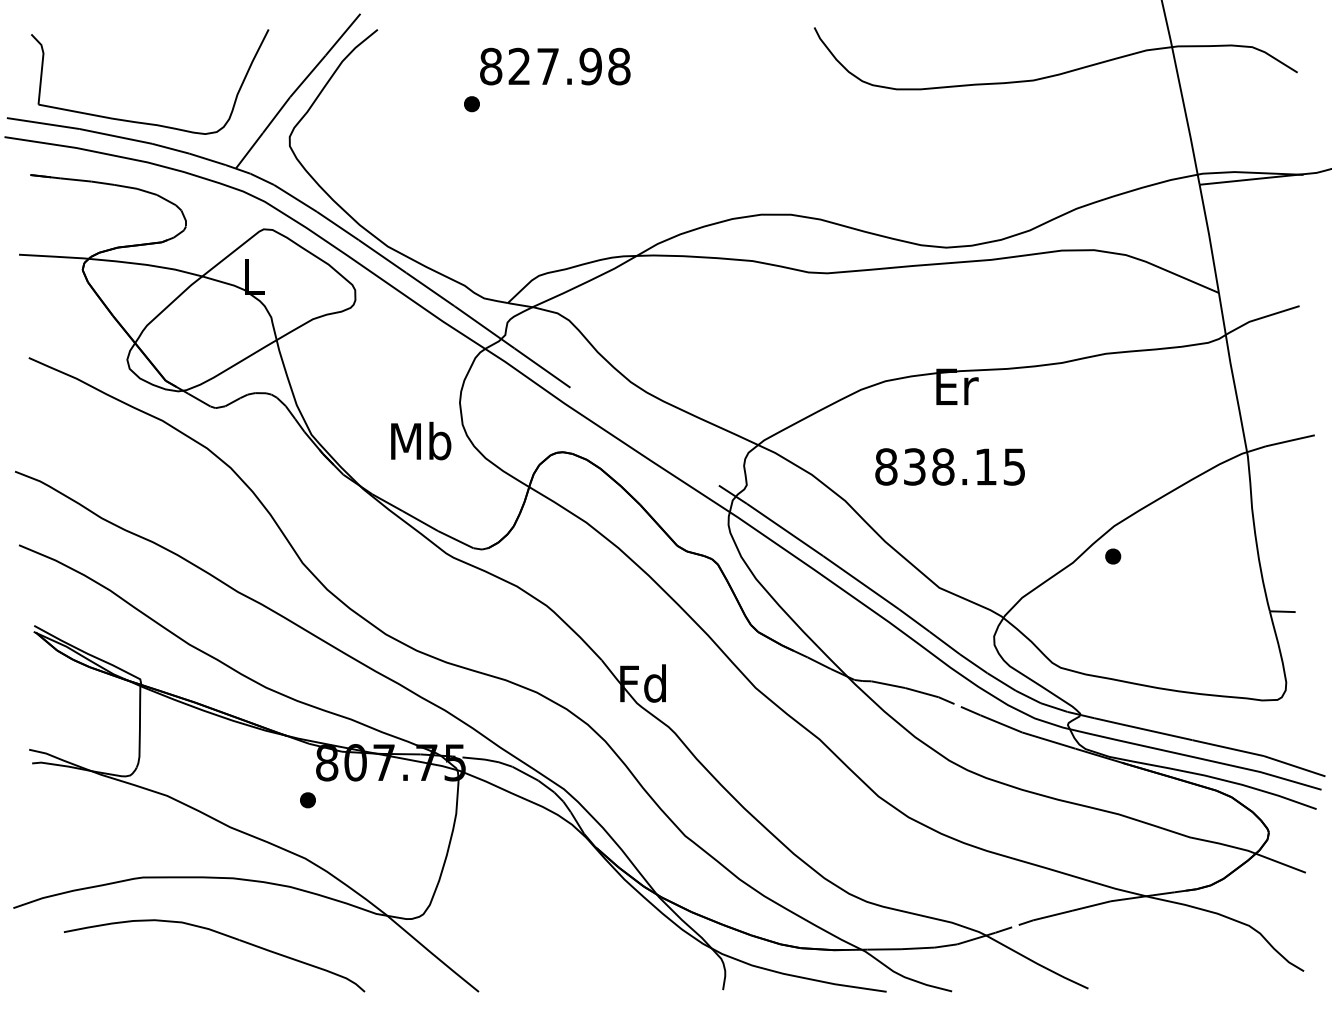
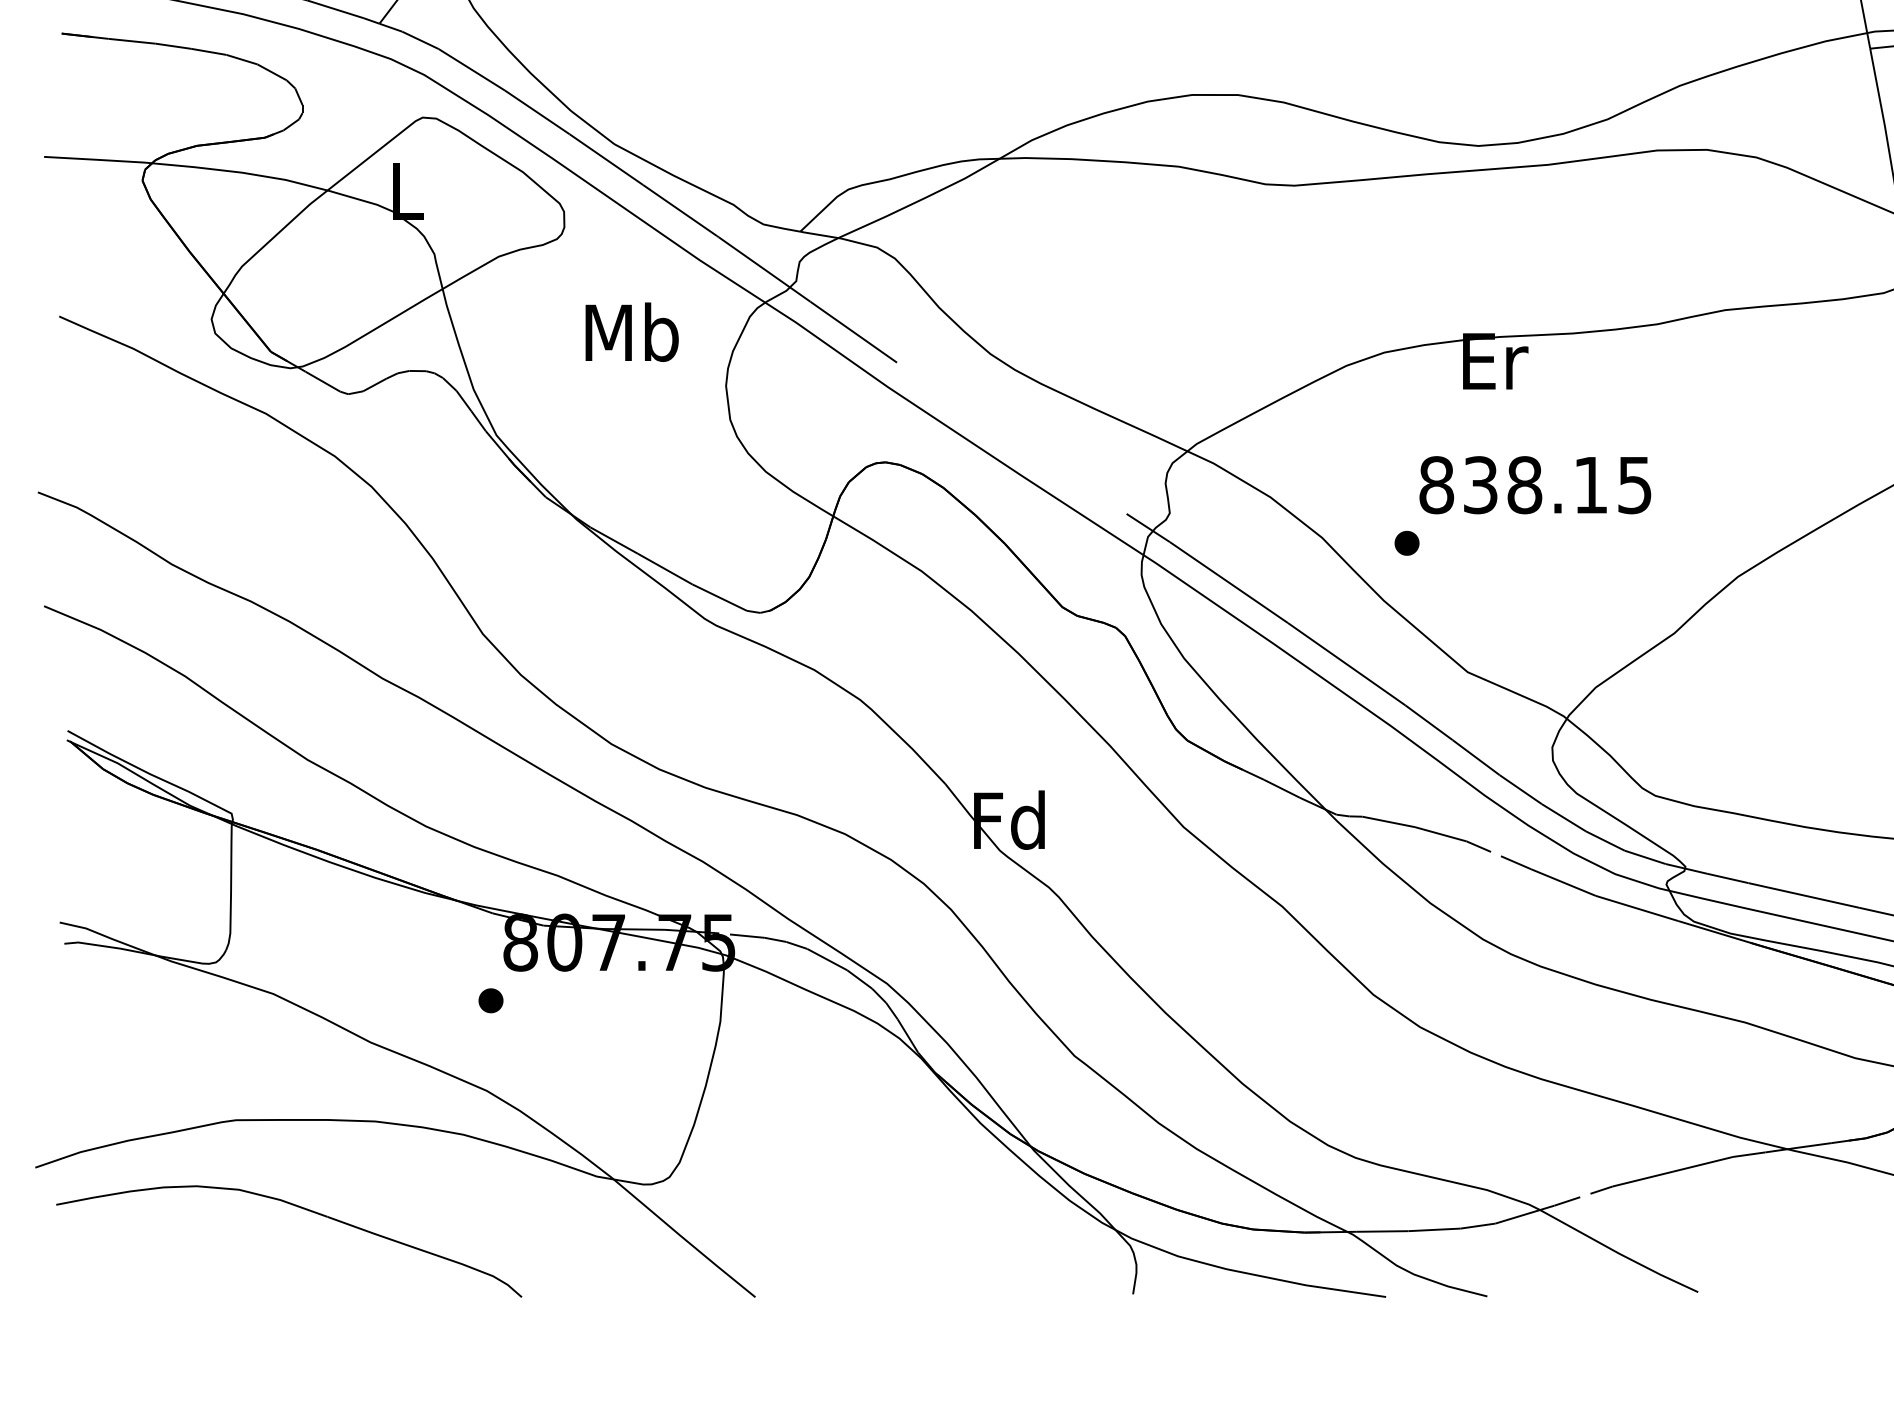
text: (421, 440) -> (632, 331), moved
text: (949, 466) -> (1534, 484), moved
part: (1113, 556) -> (1407, 543), moved
part: (220, 934) -> (298, 1208), moved

